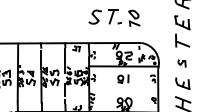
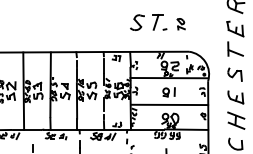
part: (133, 18) -> (180, 24), size x0.62
part: (181, 63) -> (234, 74), size x1.67
line: (123, 89) -> (169, 104), added

